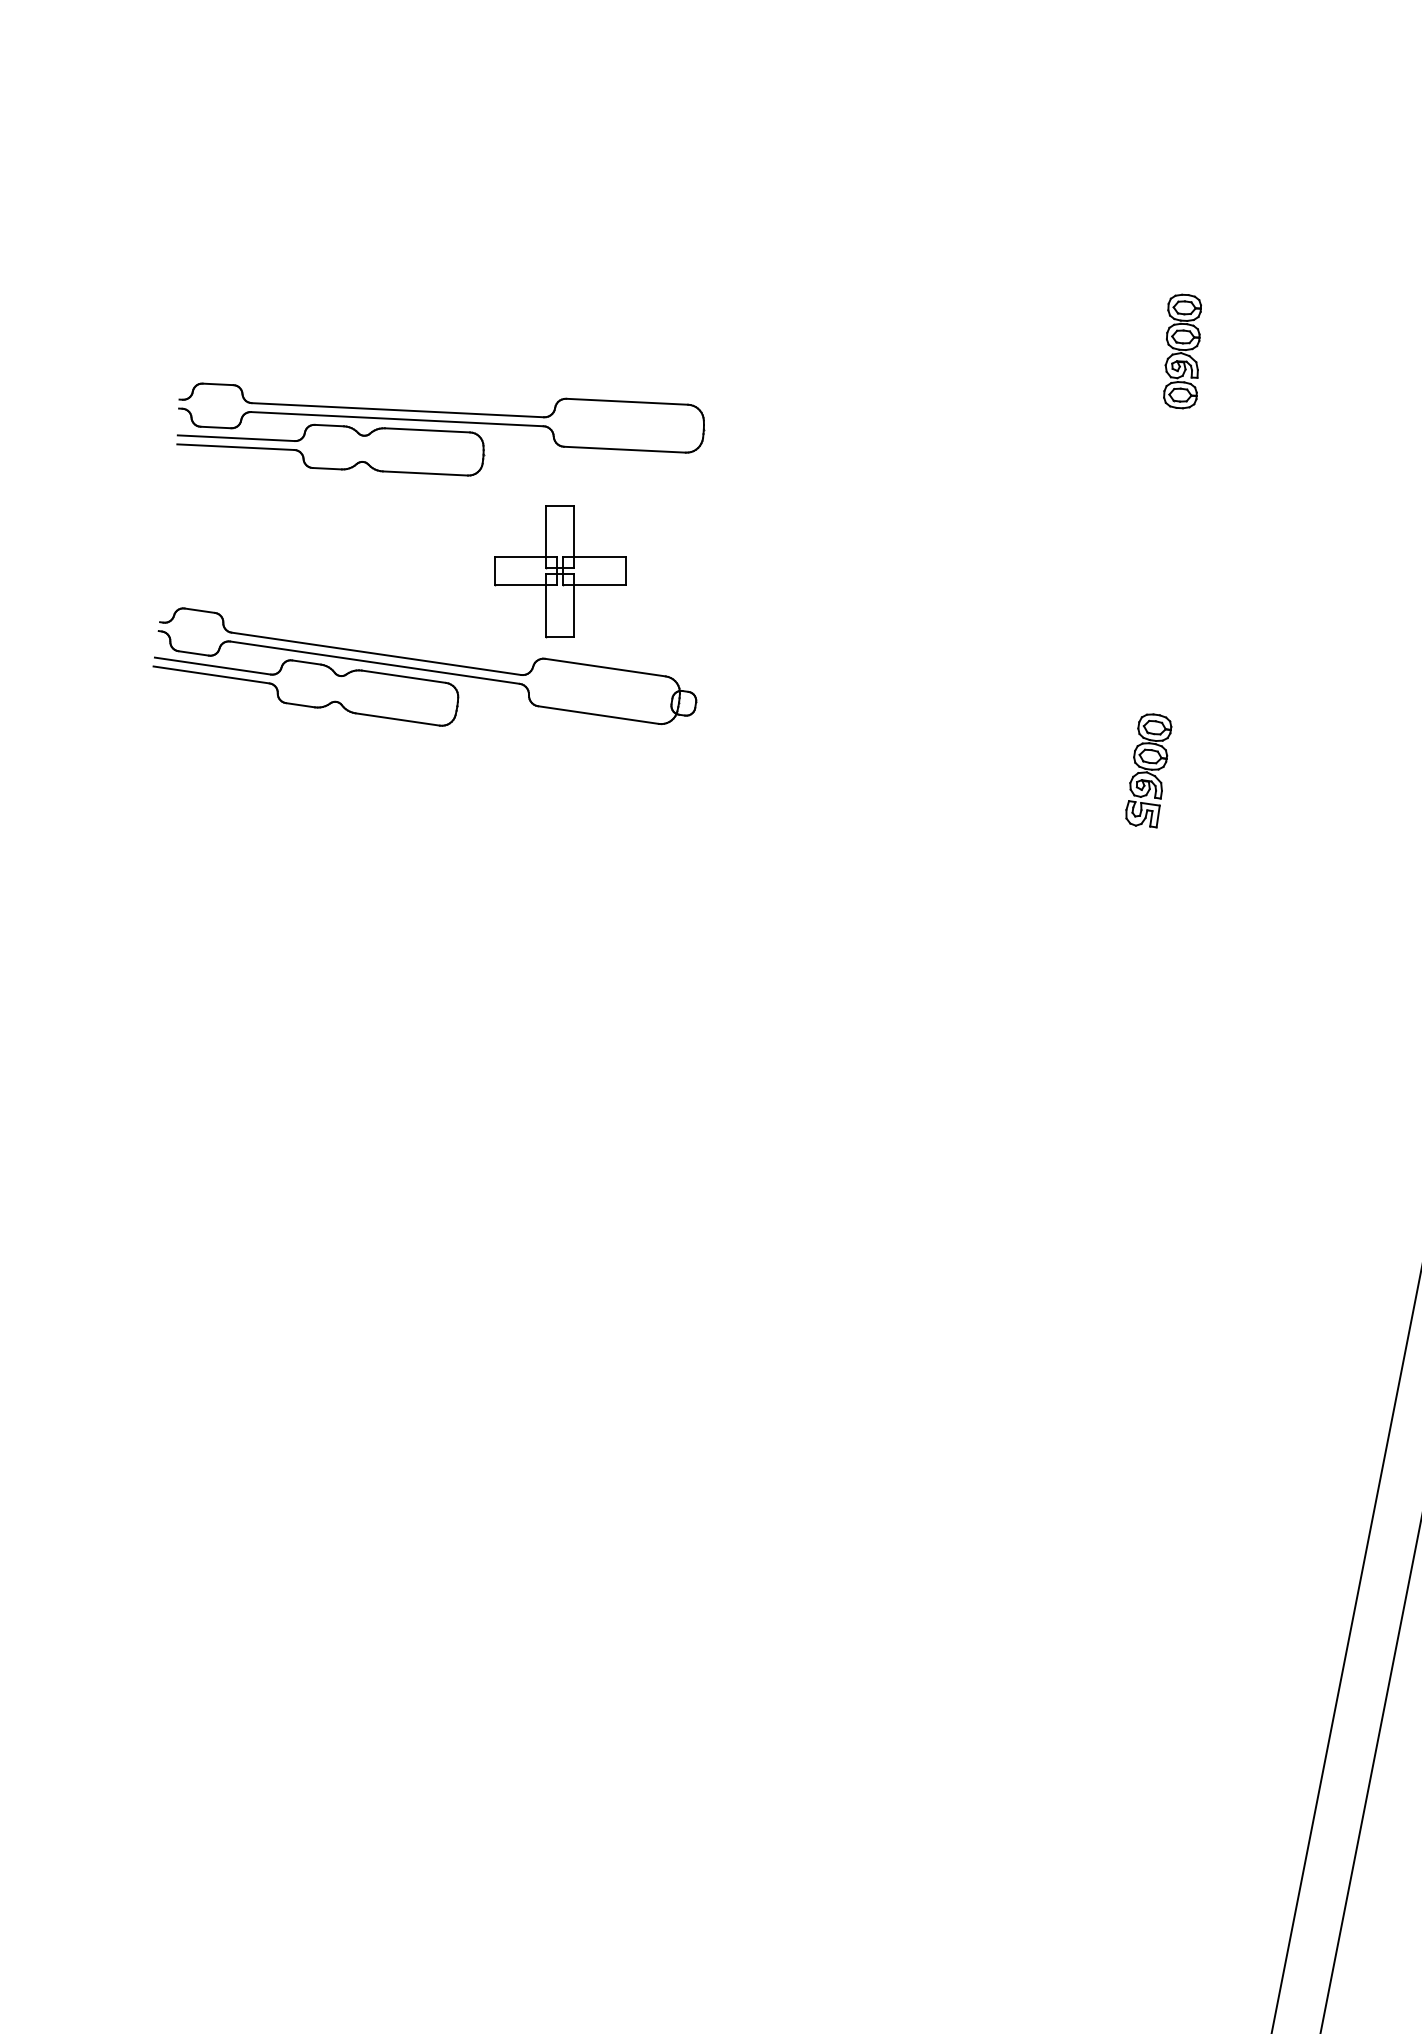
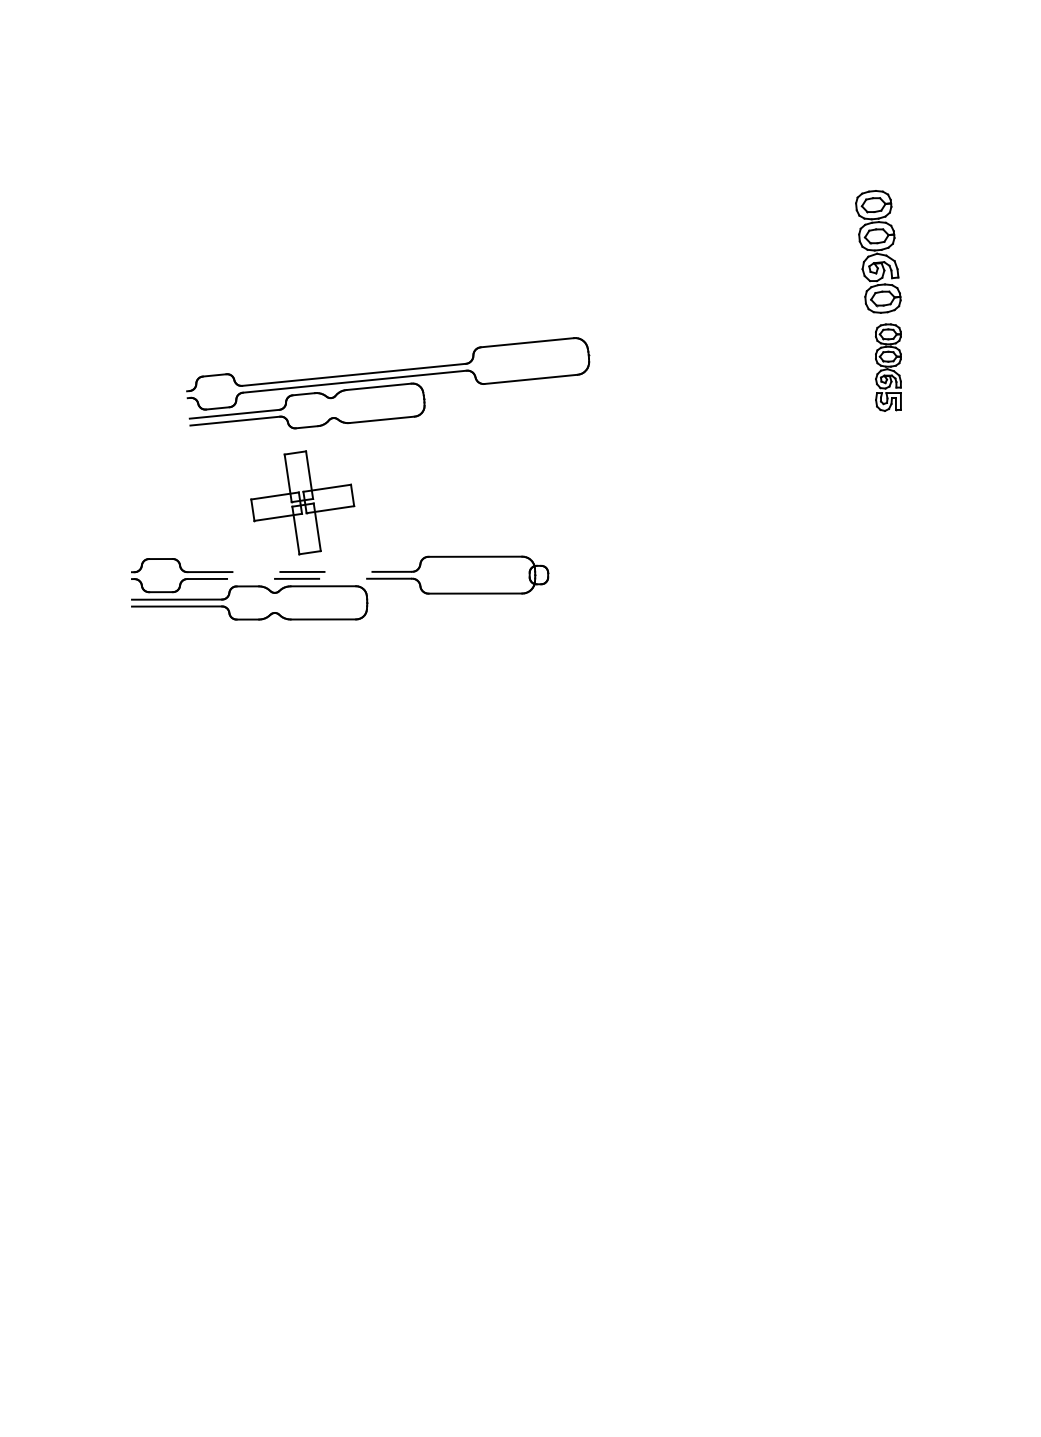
part: (1182, 351) -> (878, 251), size x1.4
part: (440, 429) -> (388, 384), moved
part: (560, 571) -> (302, 502), moved
line: (376, 653) -> (299, 571), solid -> dashed
line: (374, 662) -> (299, 578), solid -> dashed
part: (1148, 770) -> (888, 367), moved

